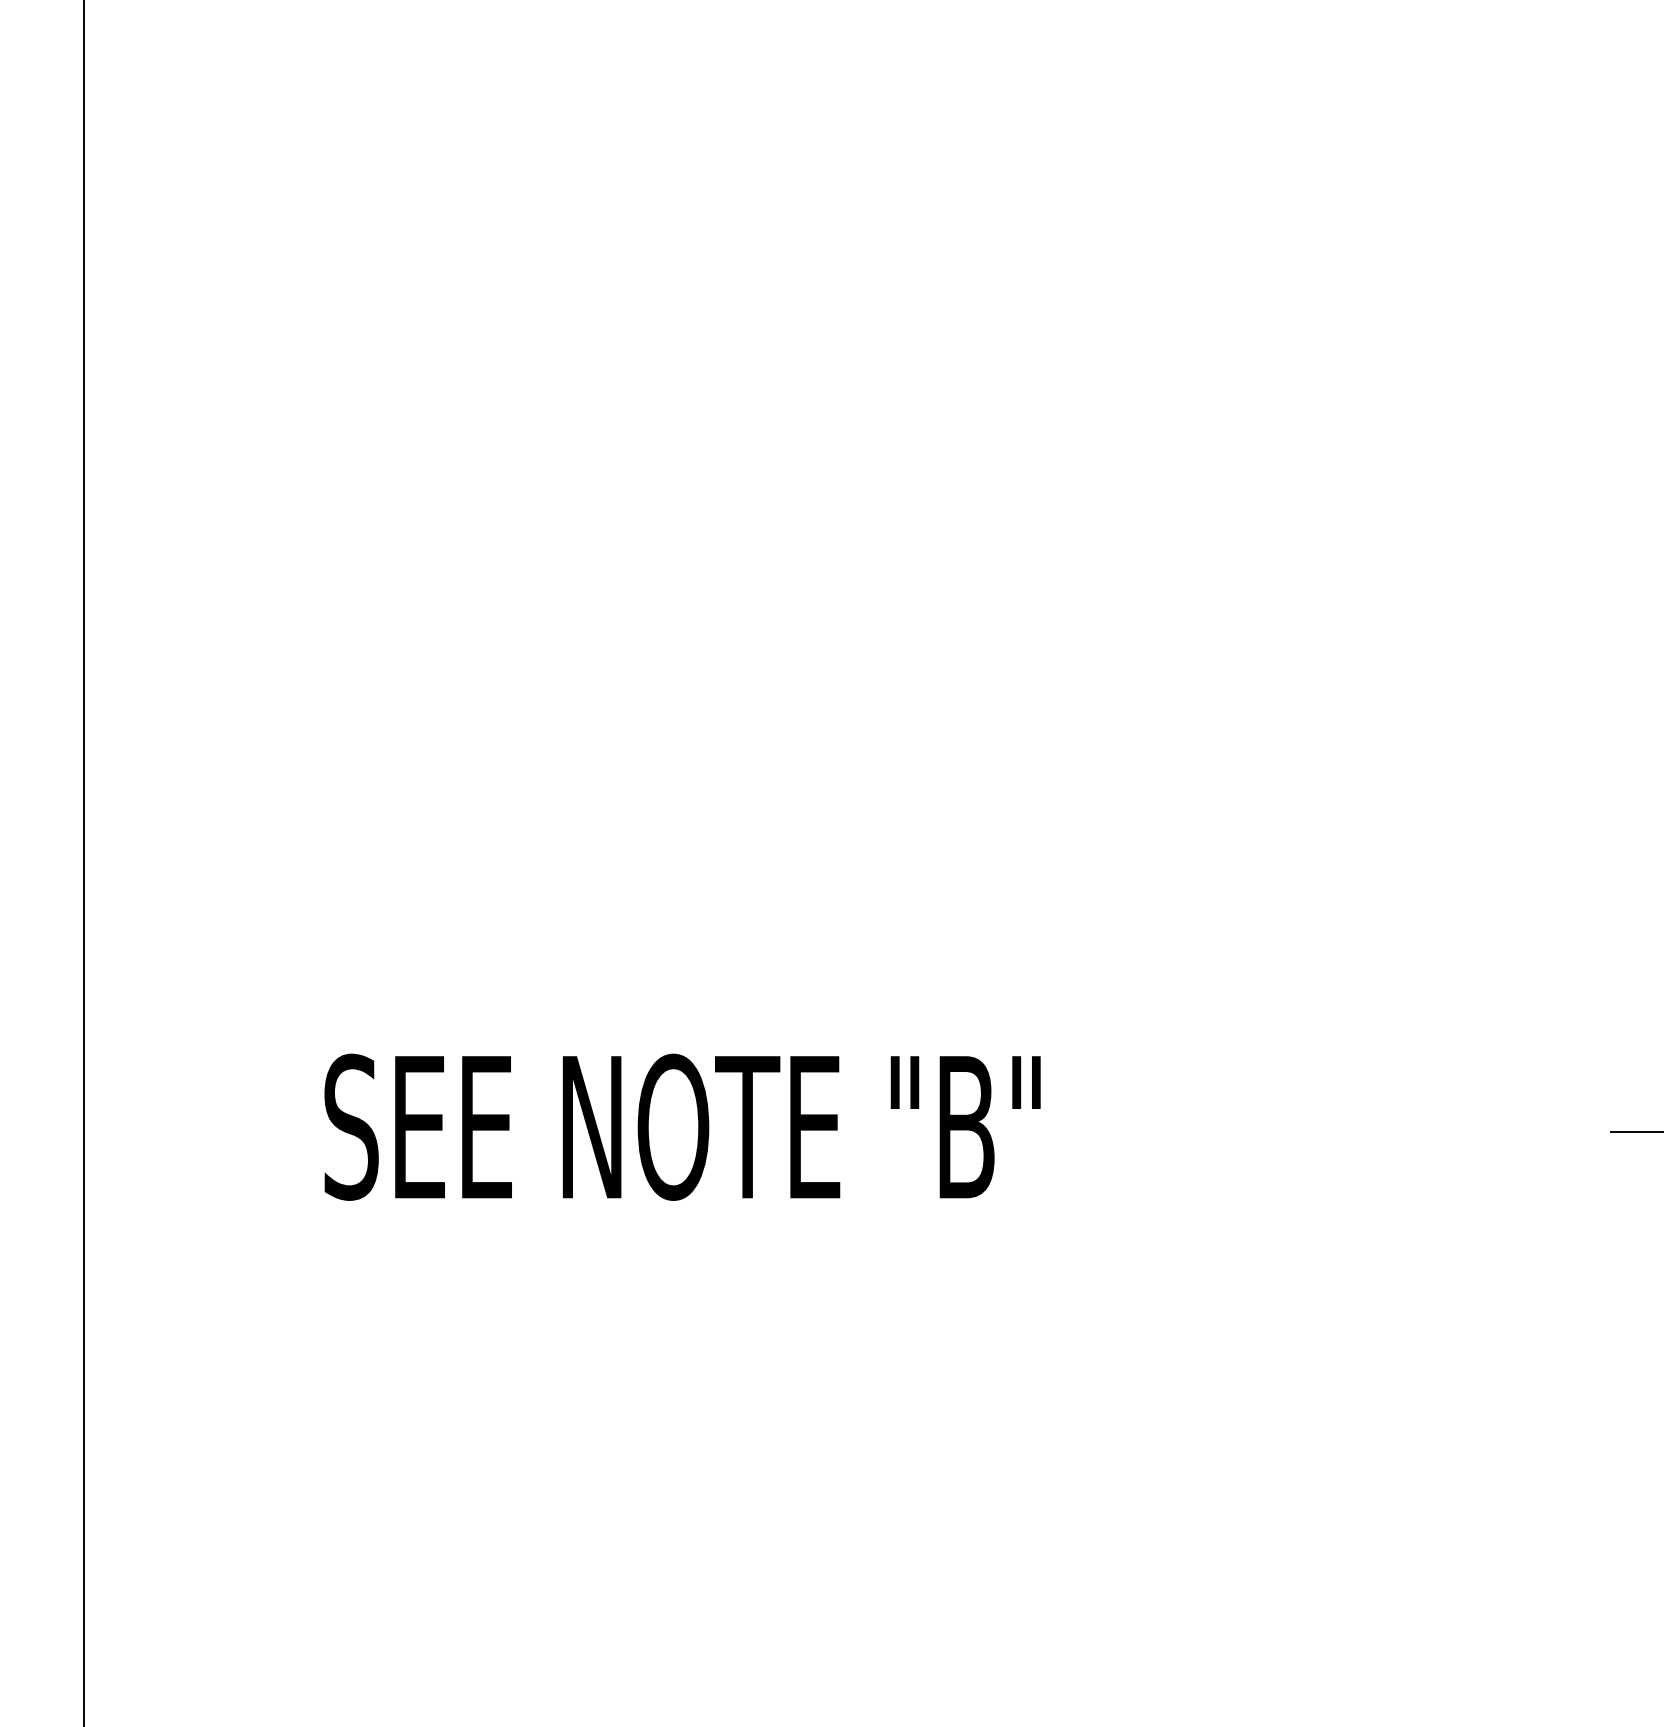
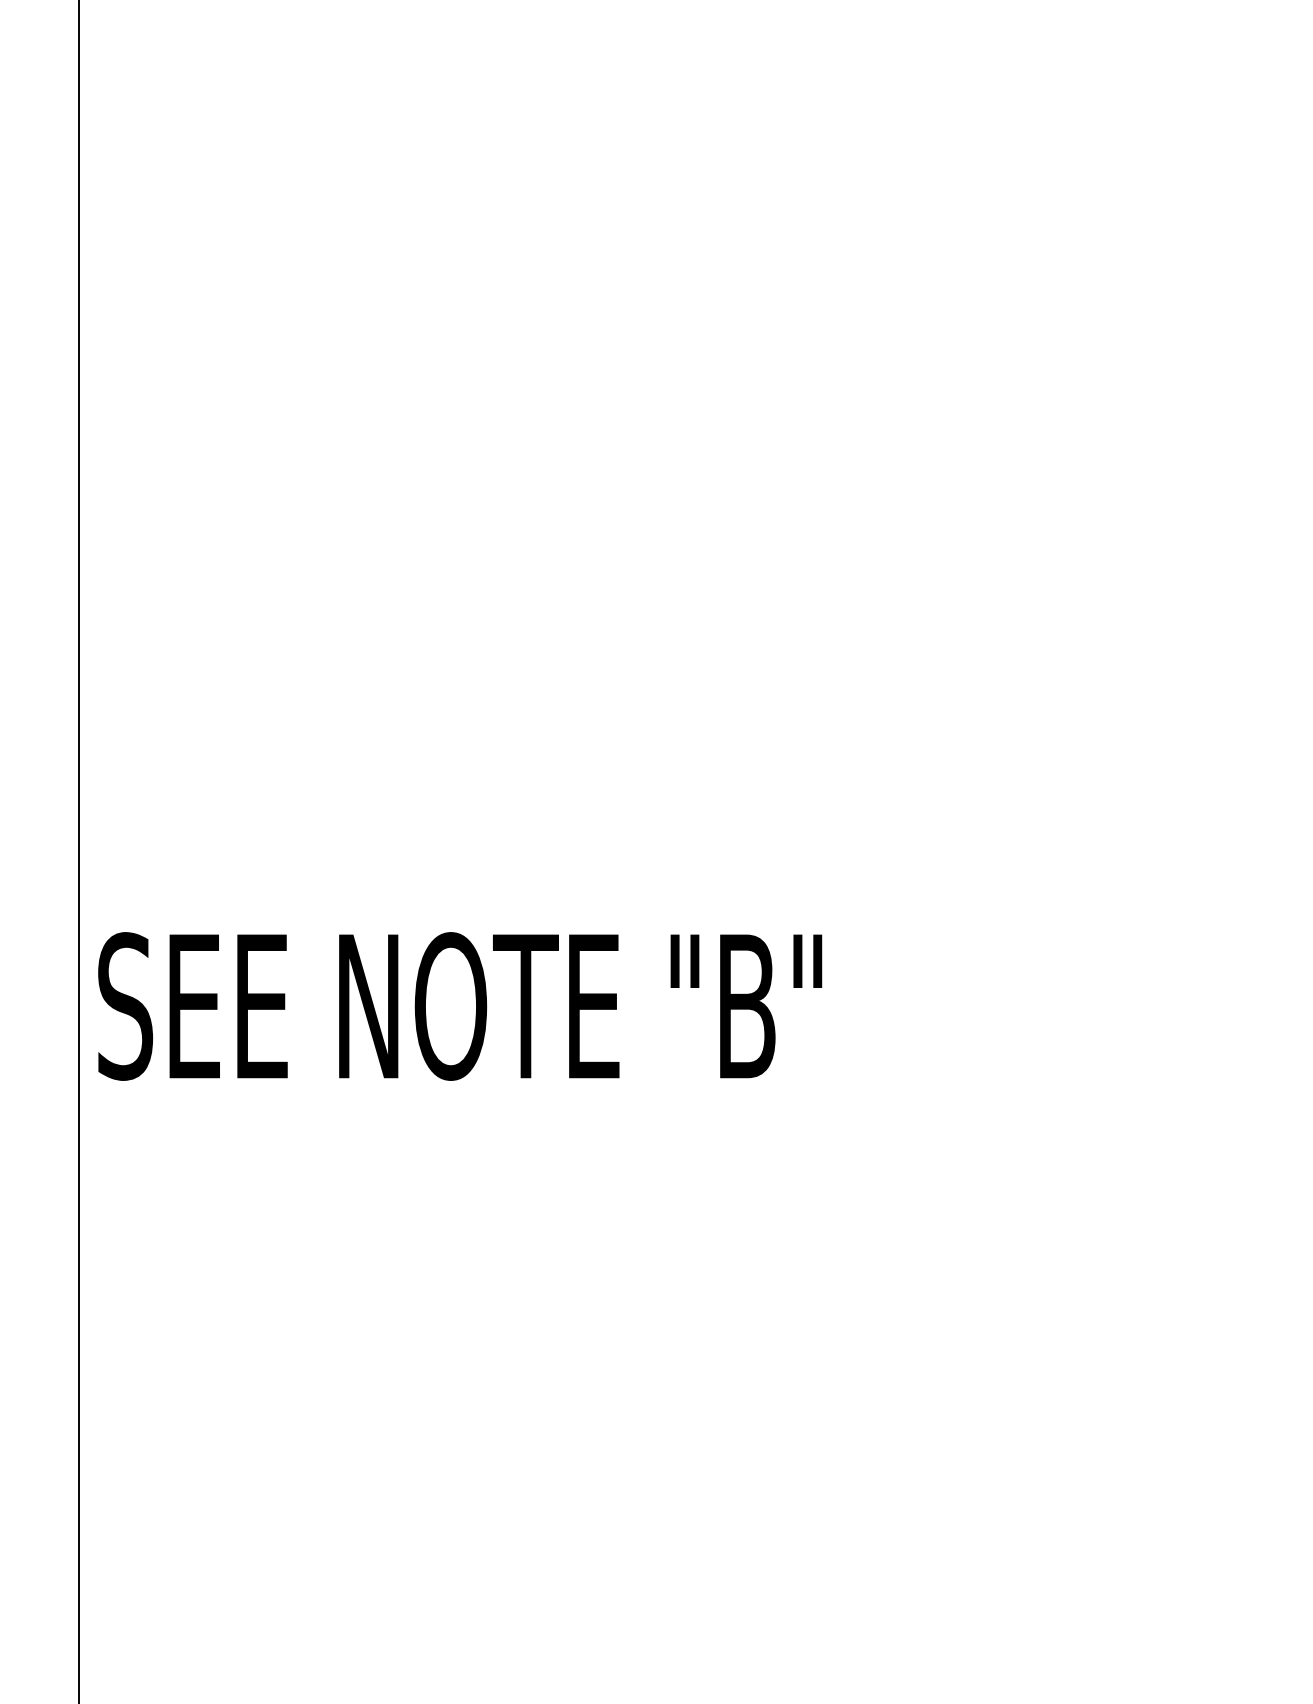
text: (682, 1126) -> (460, 1005), moved

